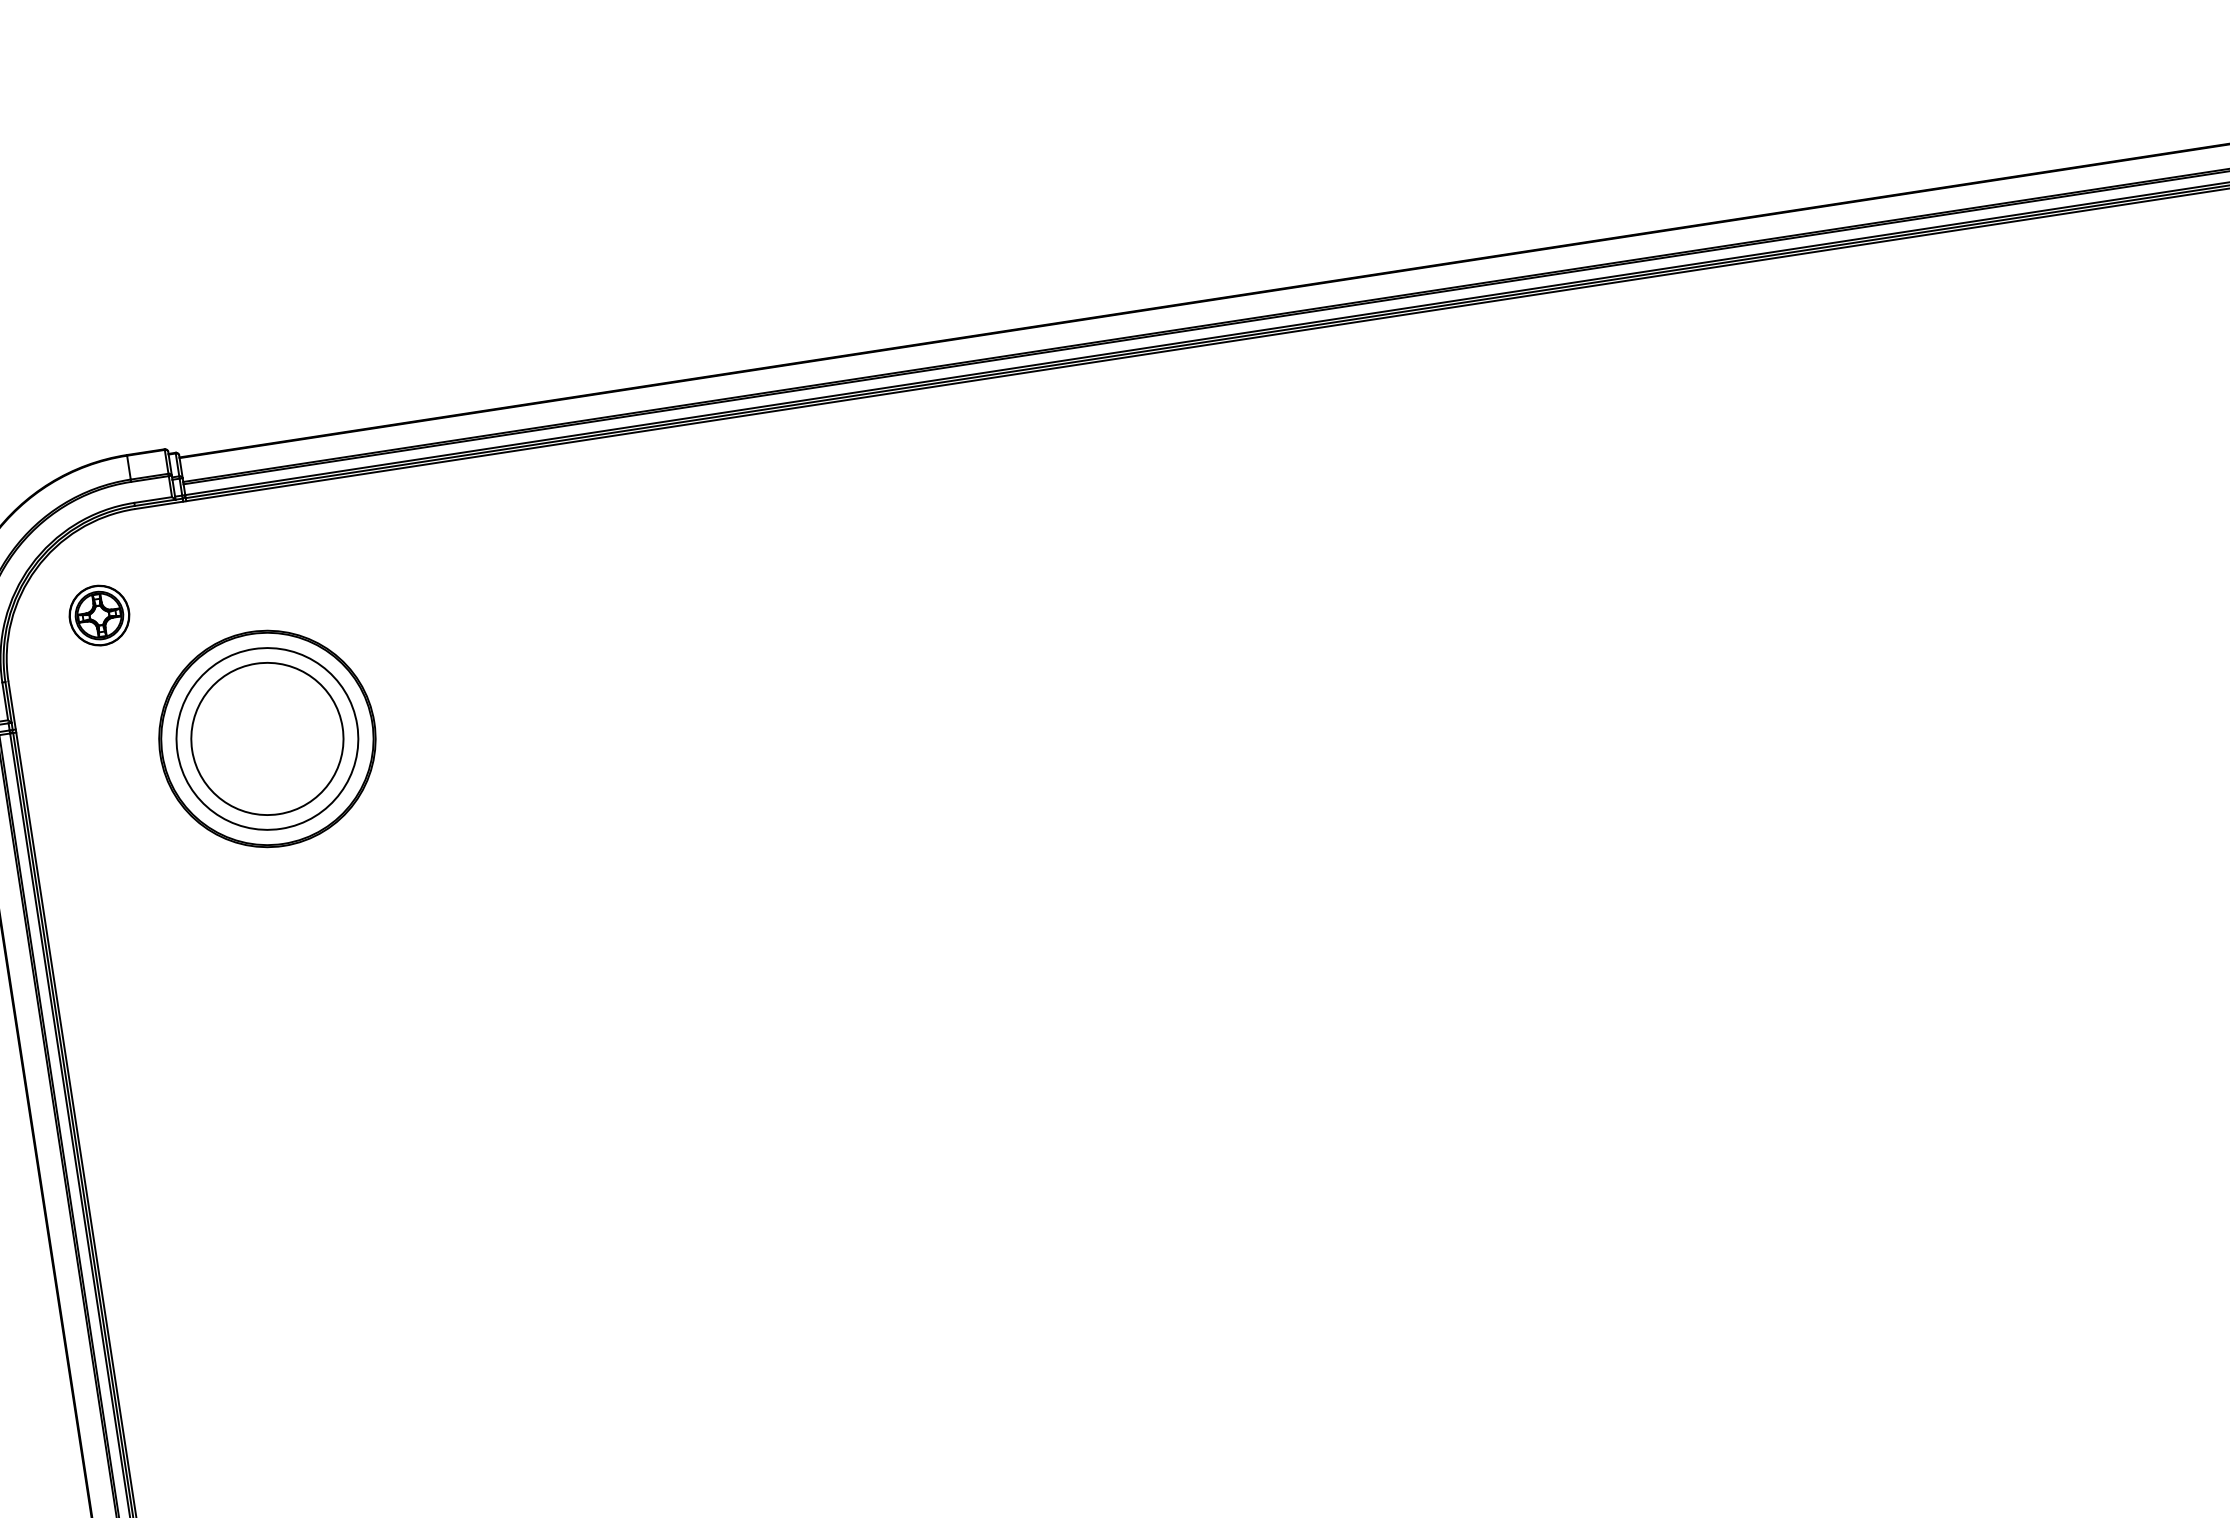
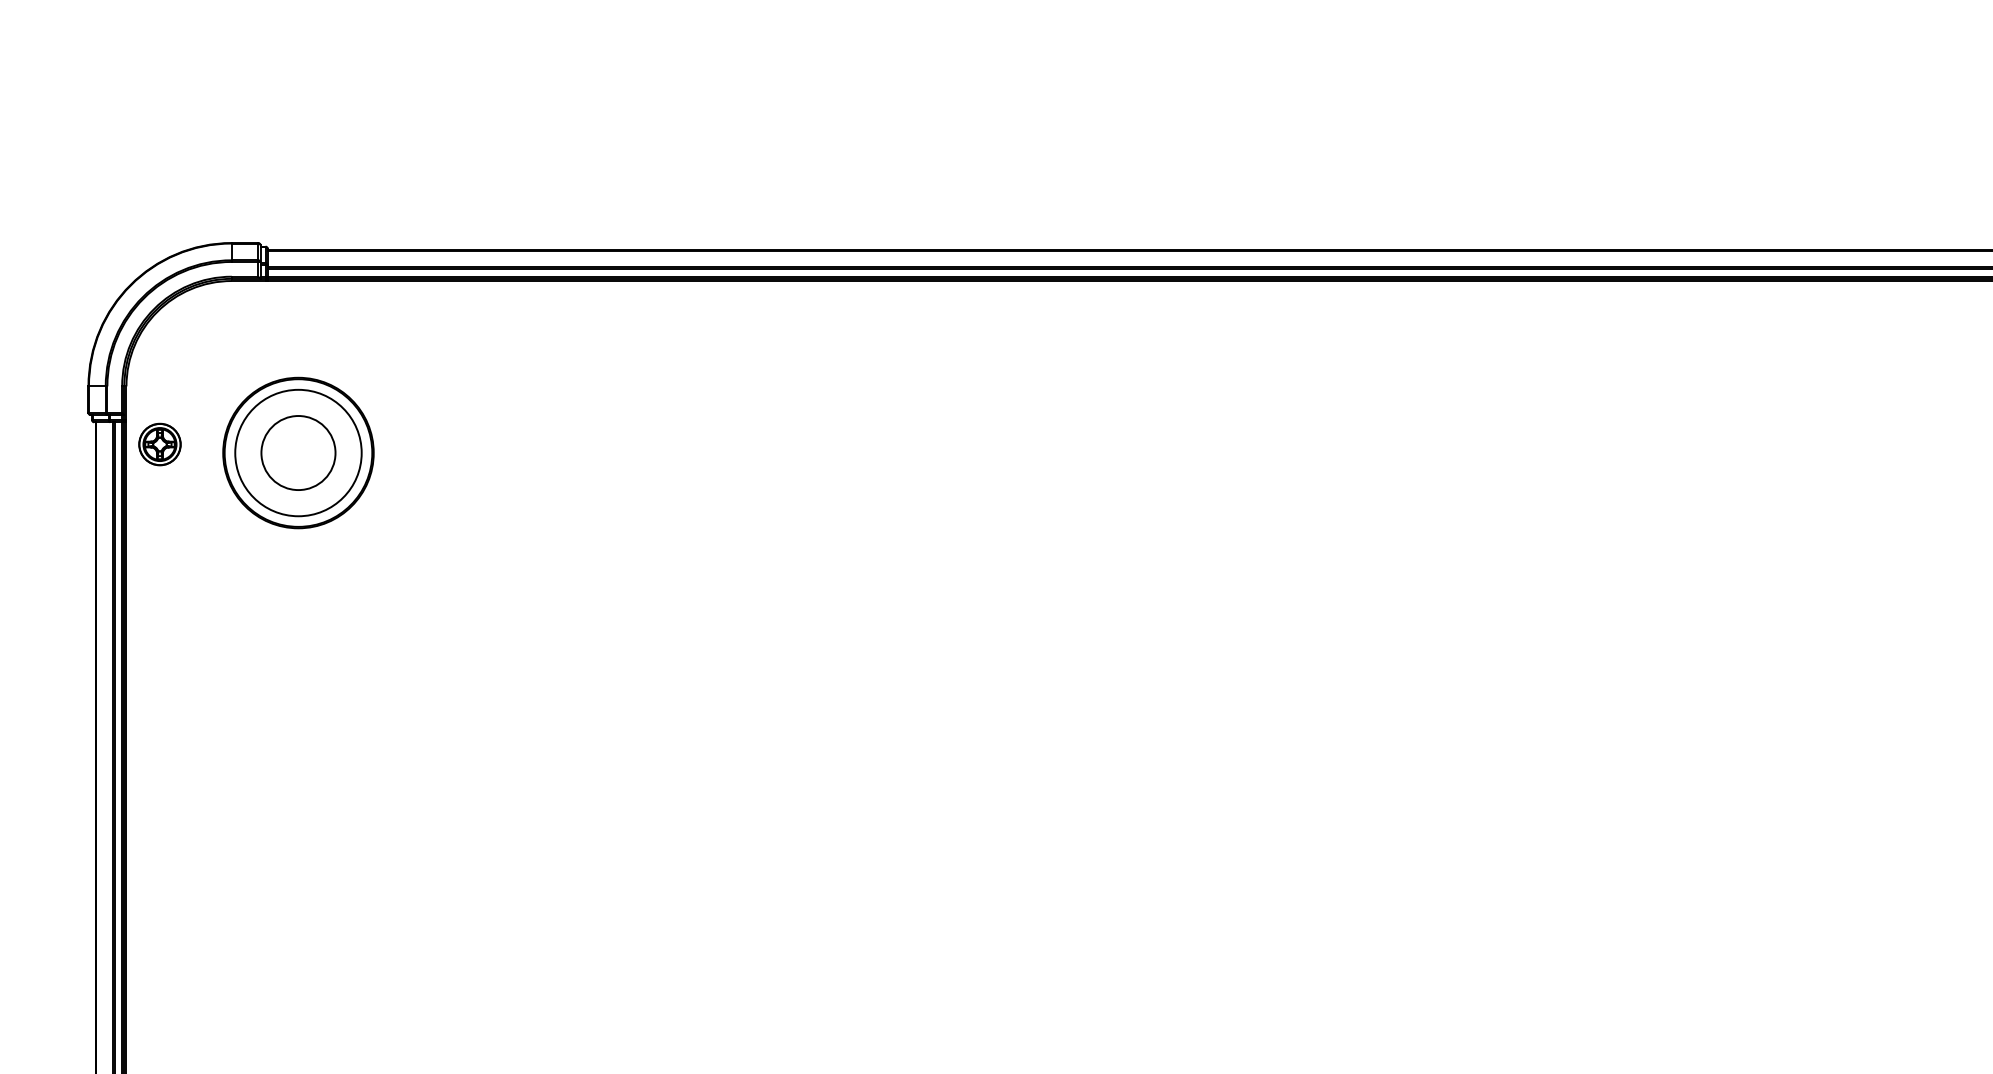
part: (98, 615) -> (159, 444), moved
circle: (267, 738) -> (298, 452), size x0.7

